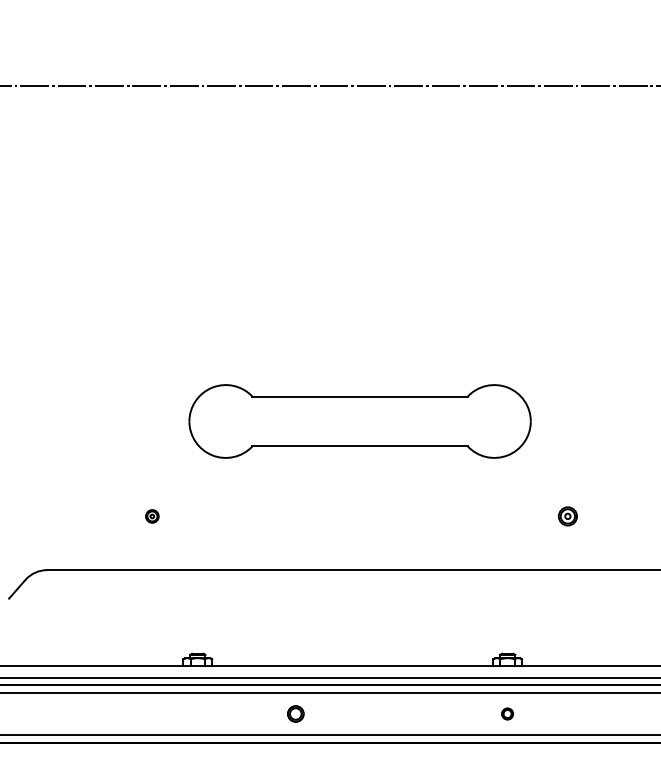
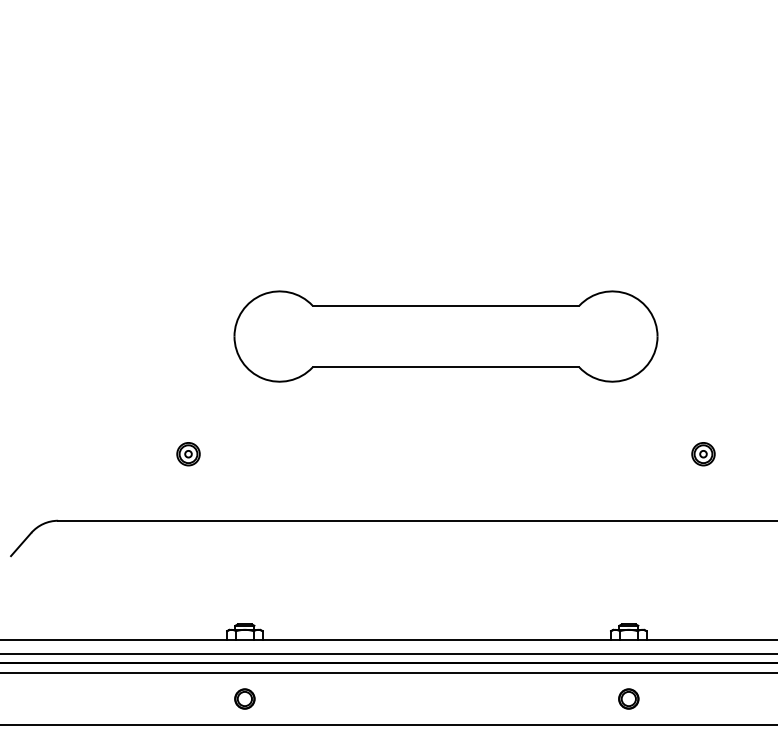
part: (152, 516) -> (188, 454), size x1.43
part: (295, 713) -> (244, 698), moved
part: (507, 713) -> (628, 698), size x1.43

